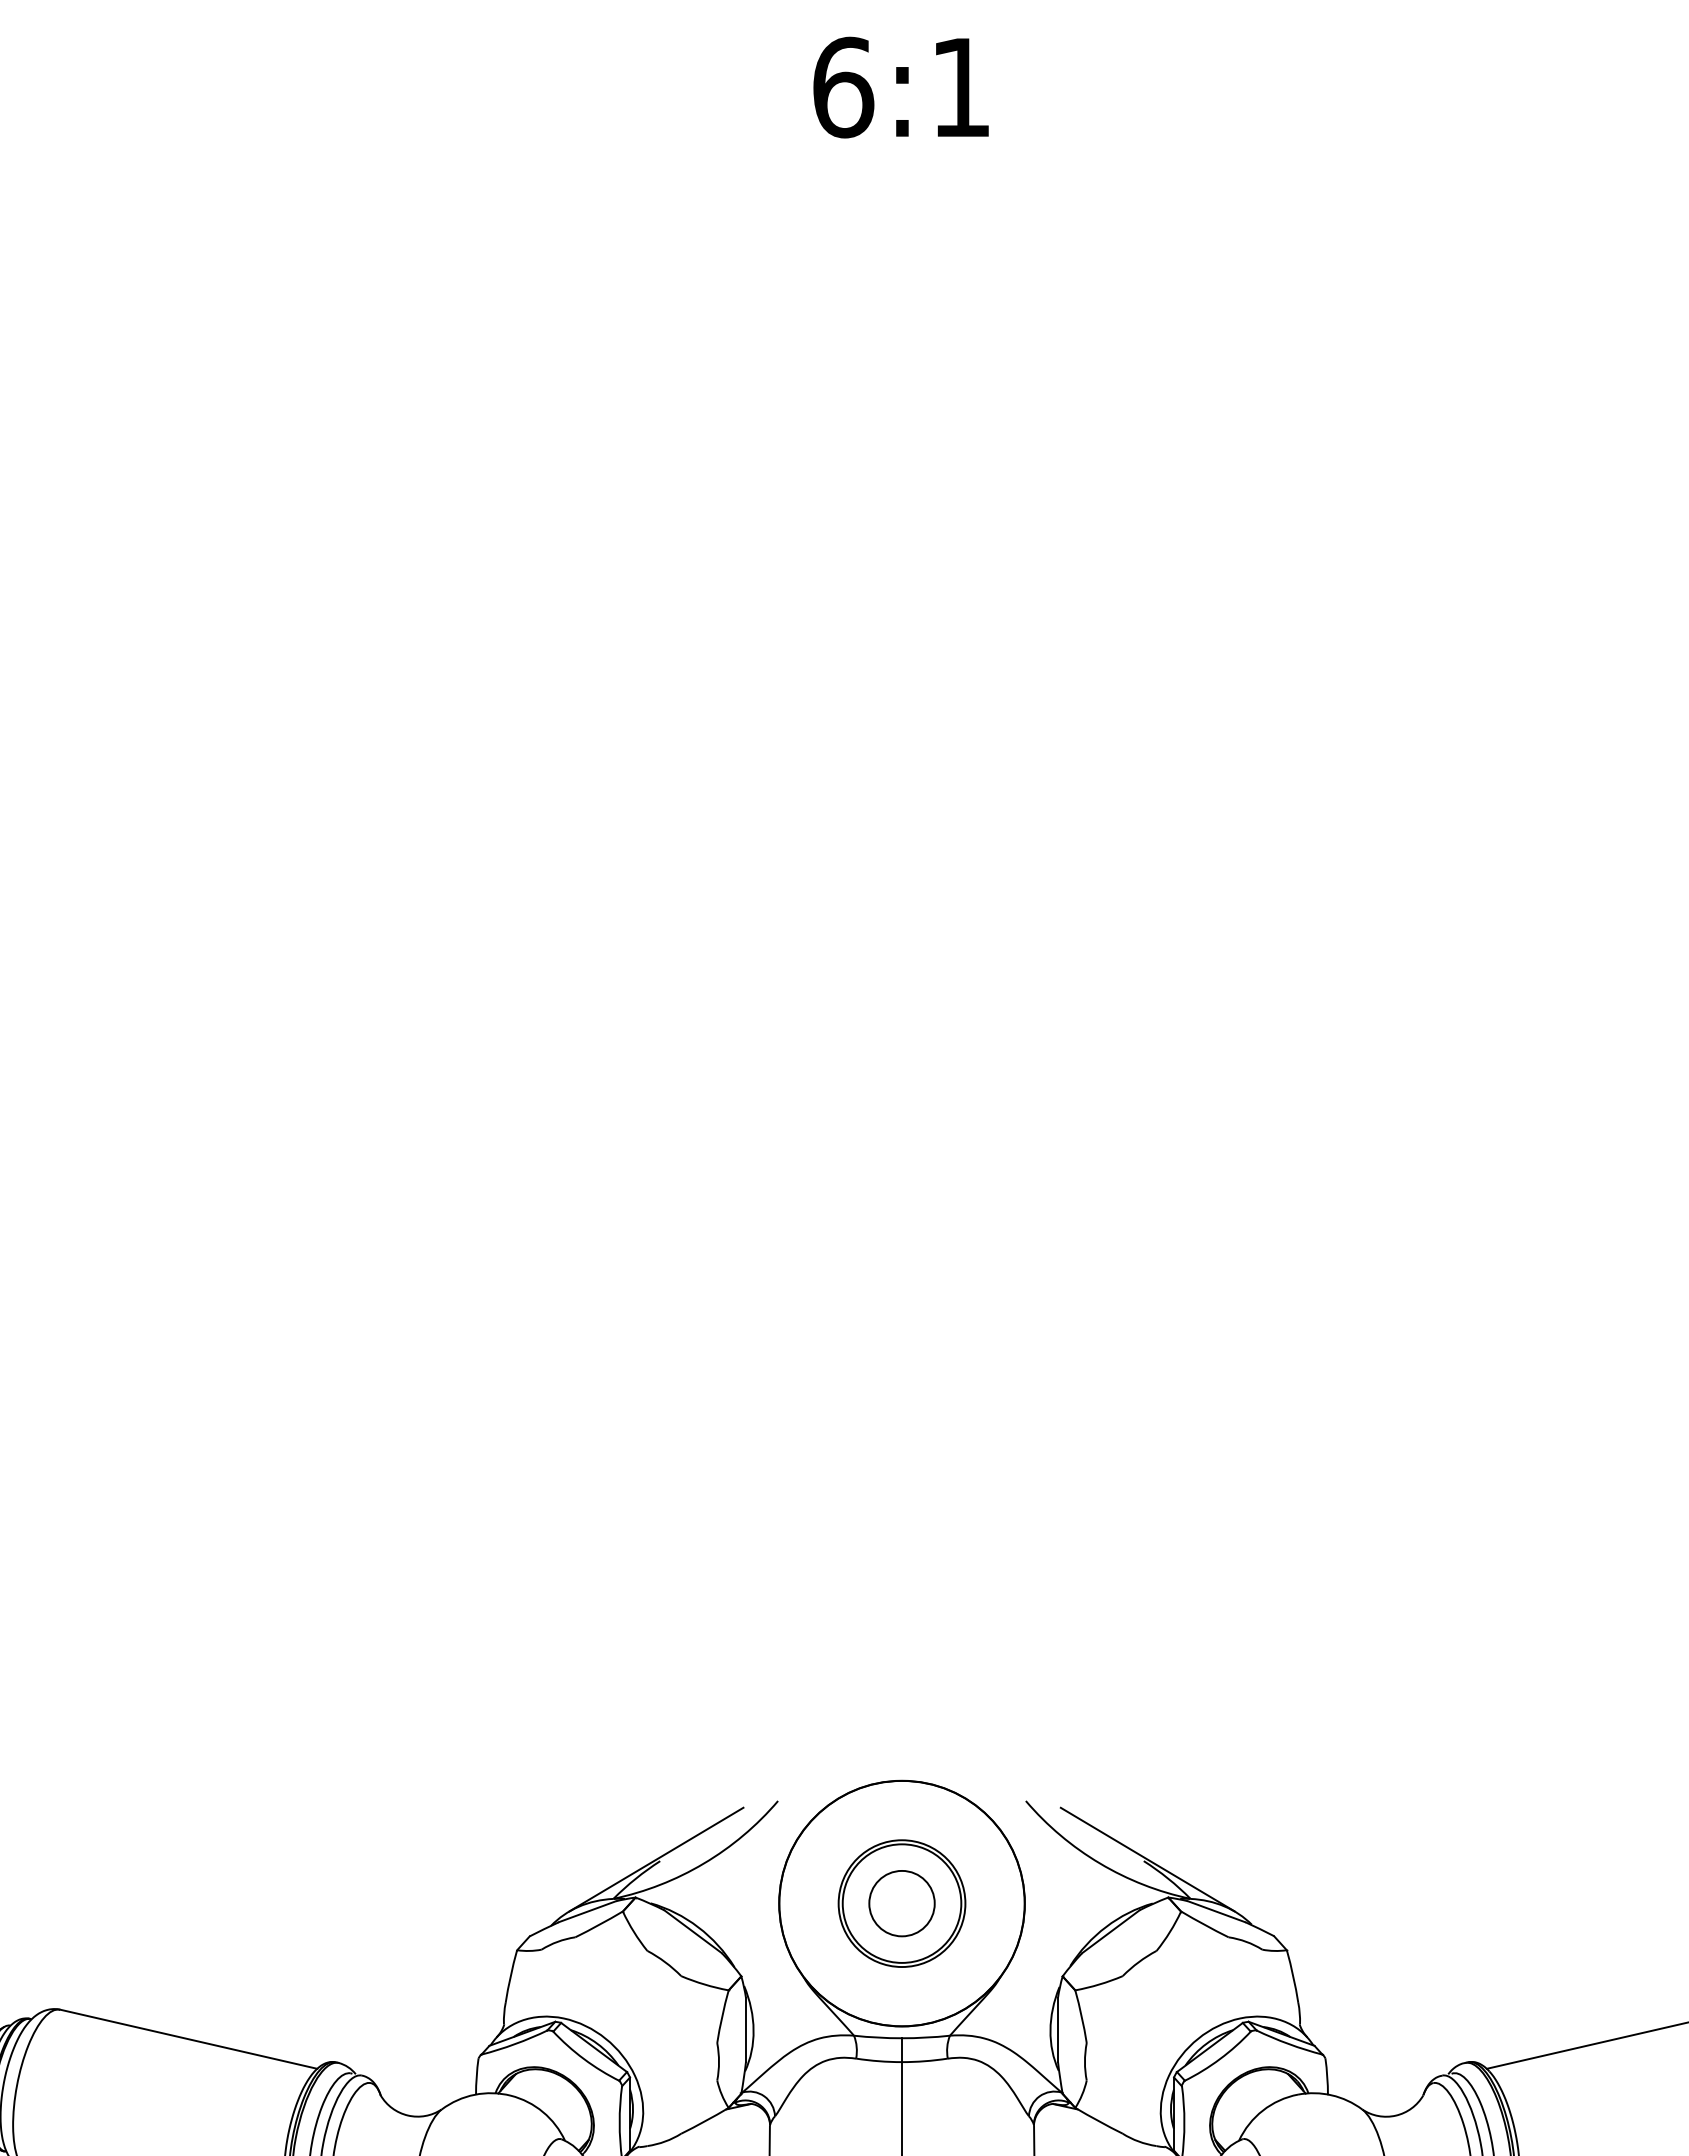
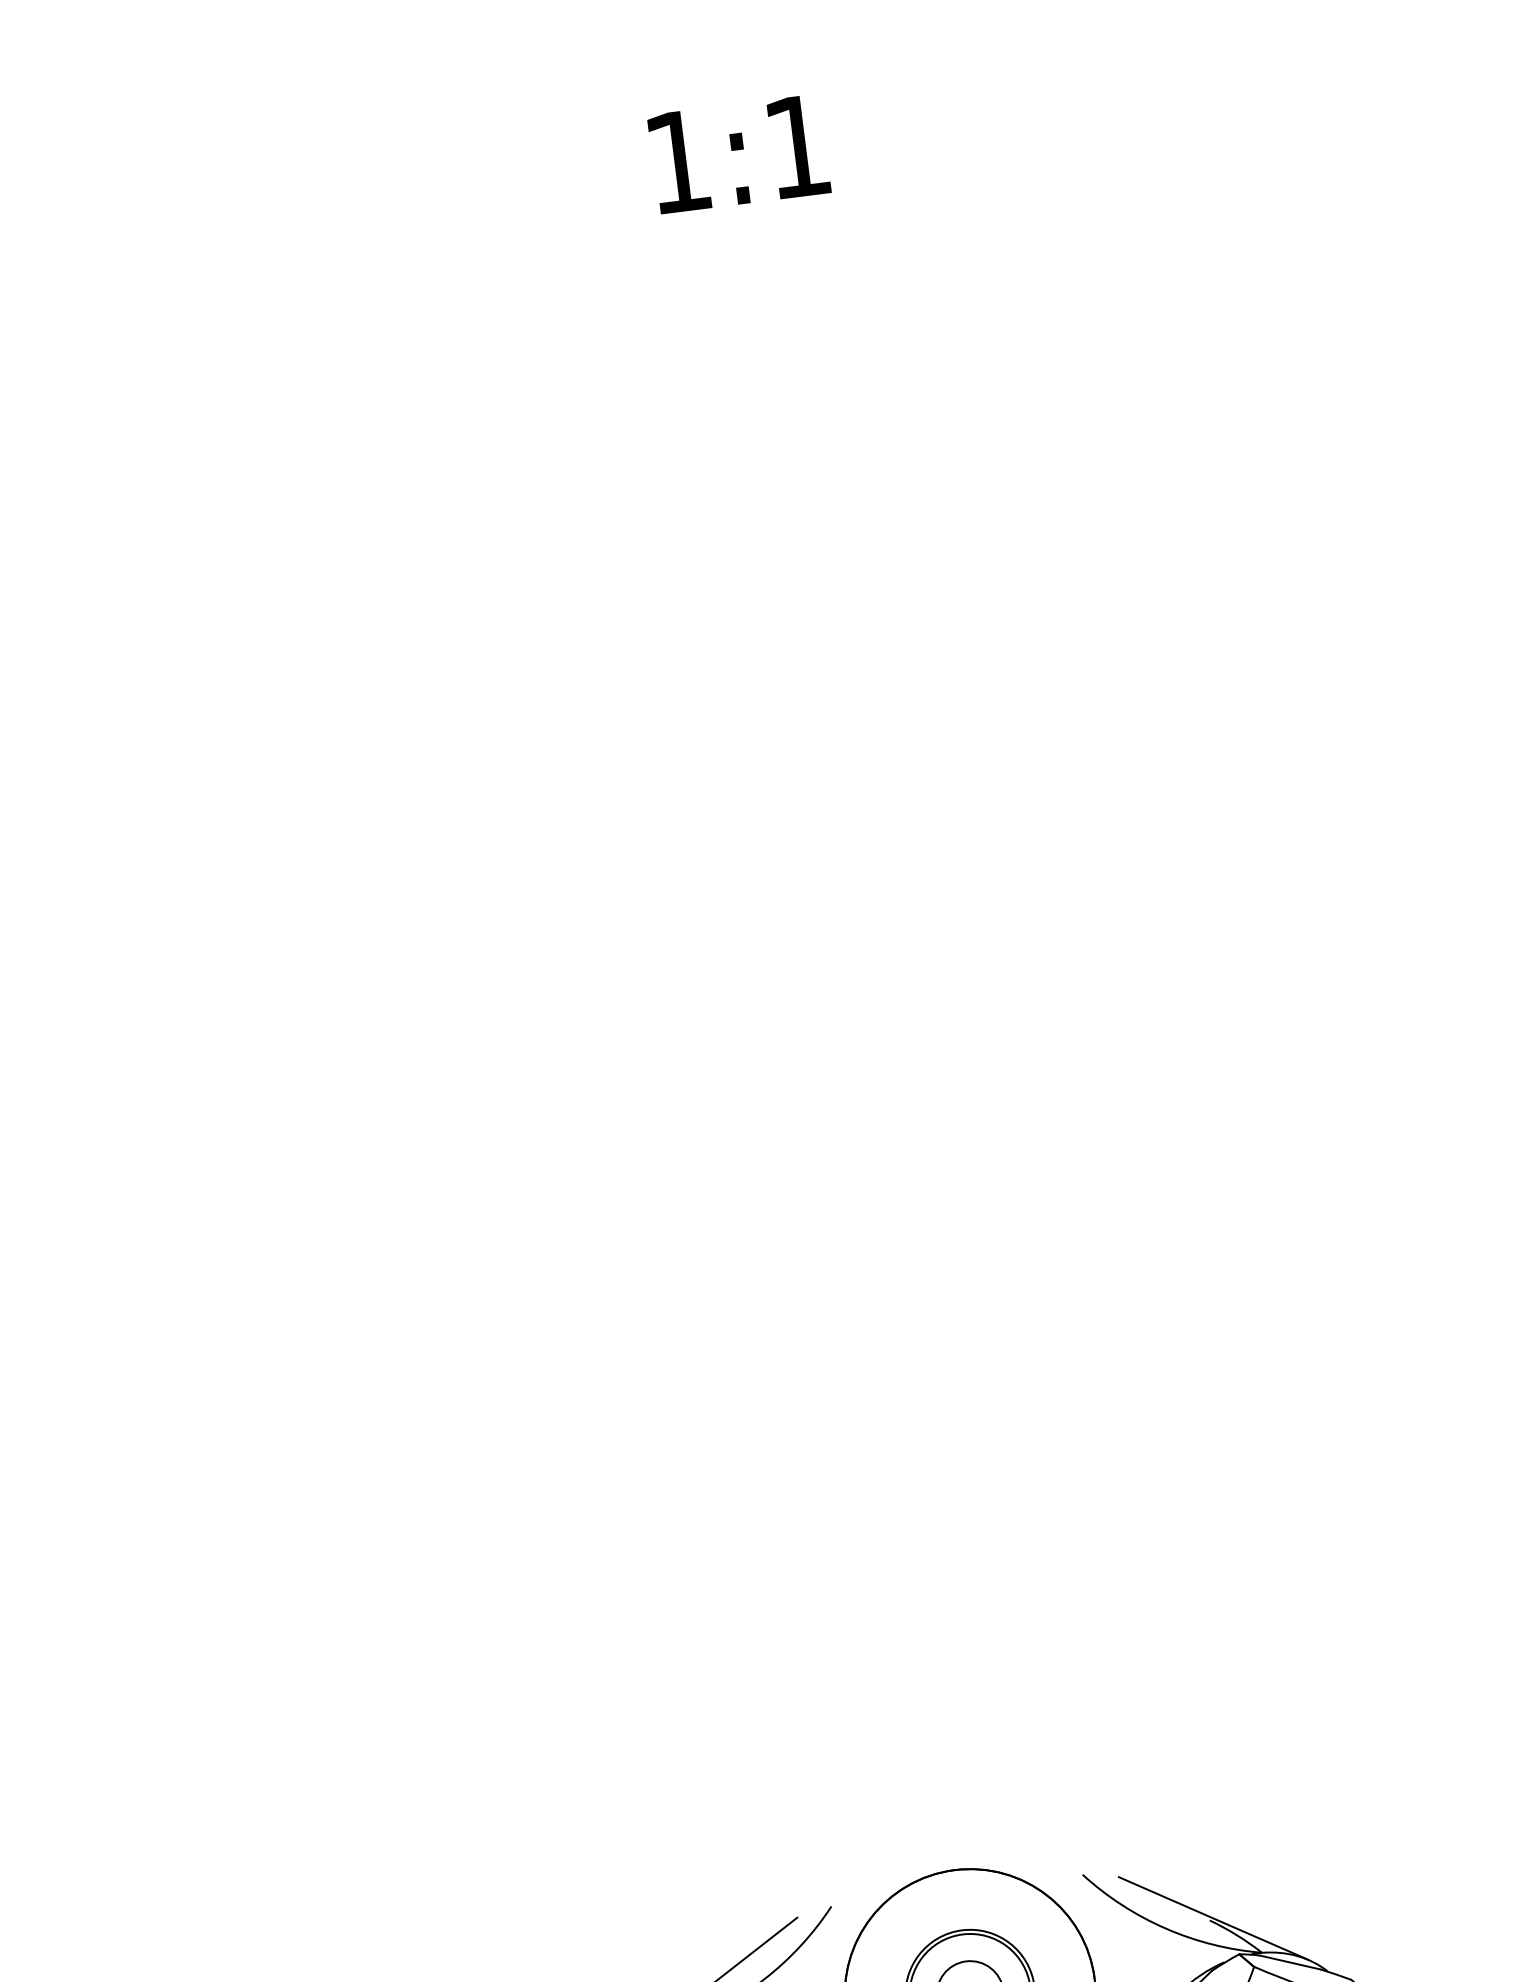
text: (843, 87) -> (678, 161), 6:1 -> 1:1

